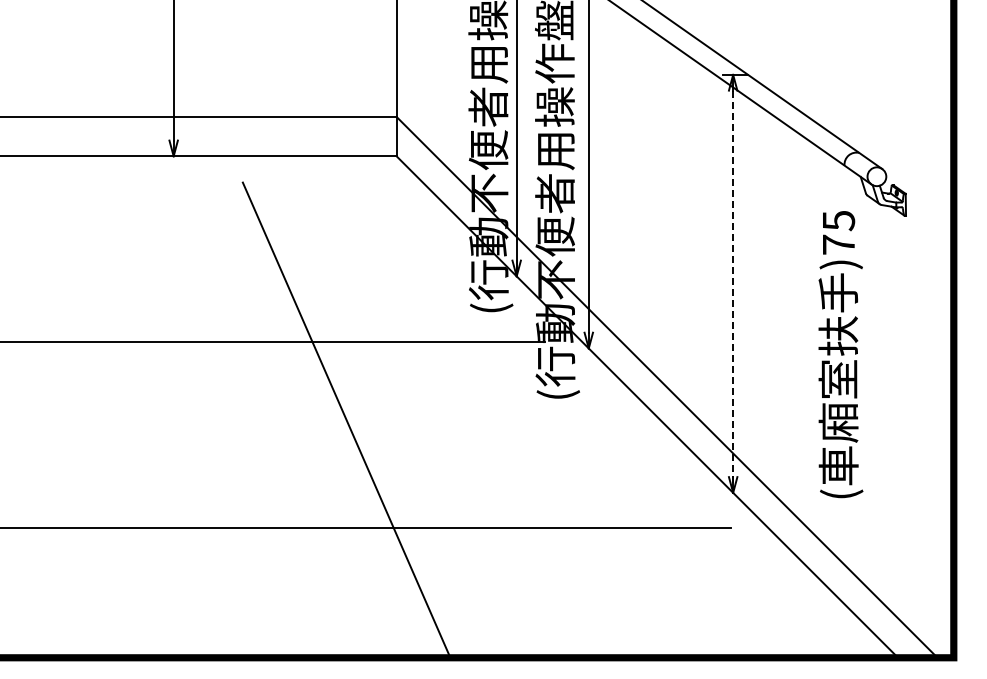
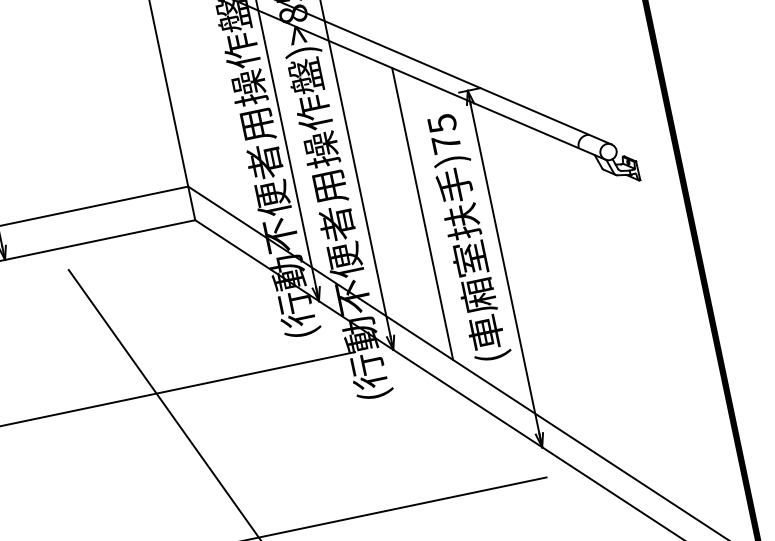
line: (653, 202) -> (422, 213), added
line: (733, 292) -> (506, 276), dashed -> solid
text: (840, 354) -> (467, 237), moved

